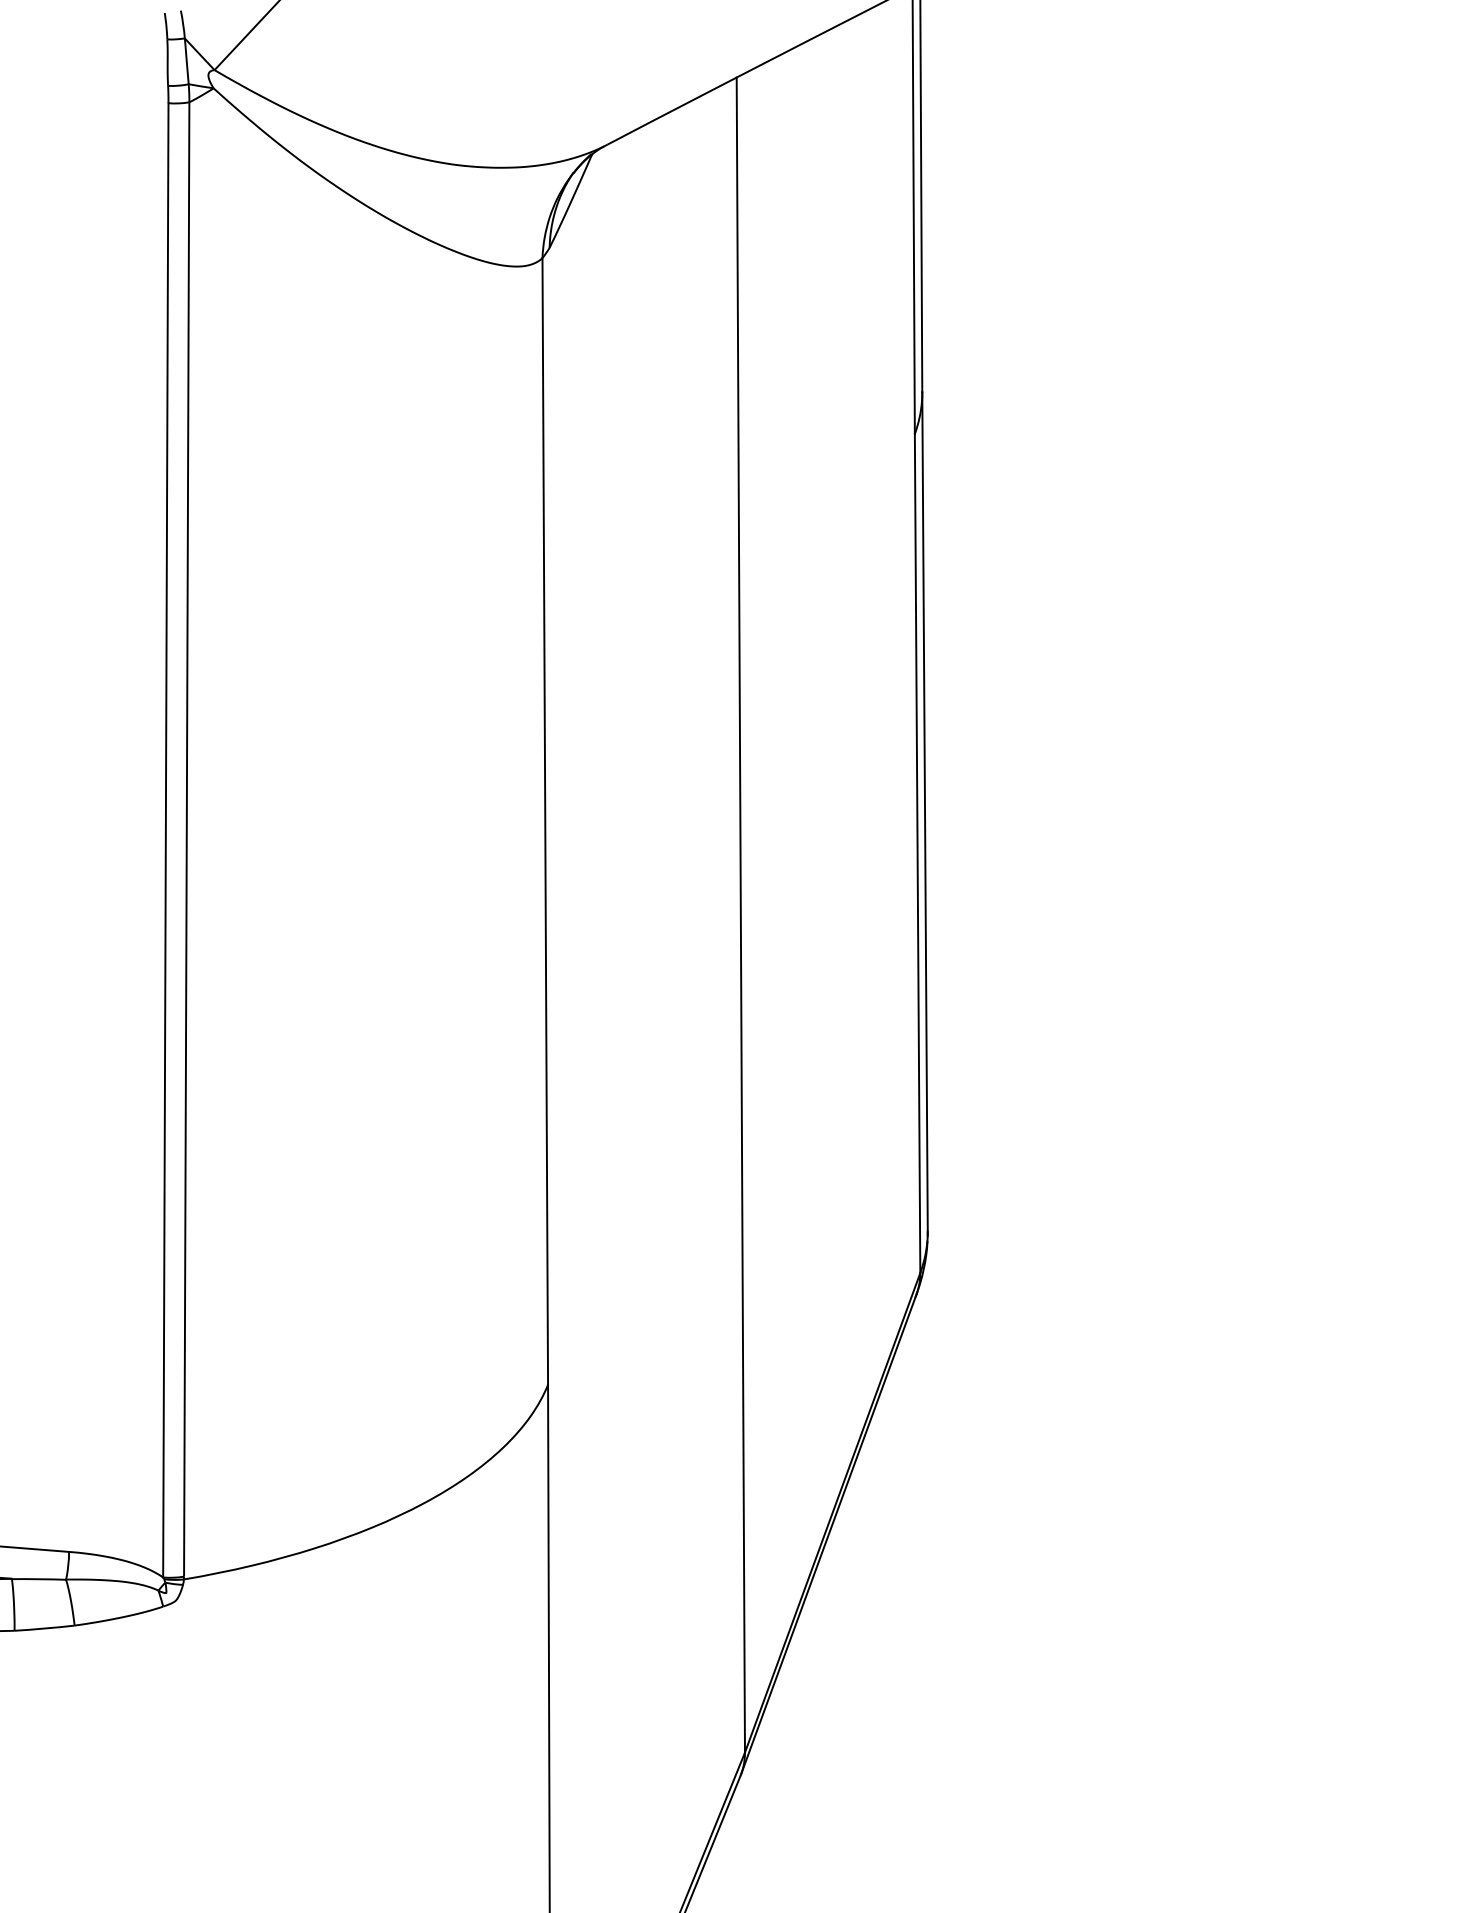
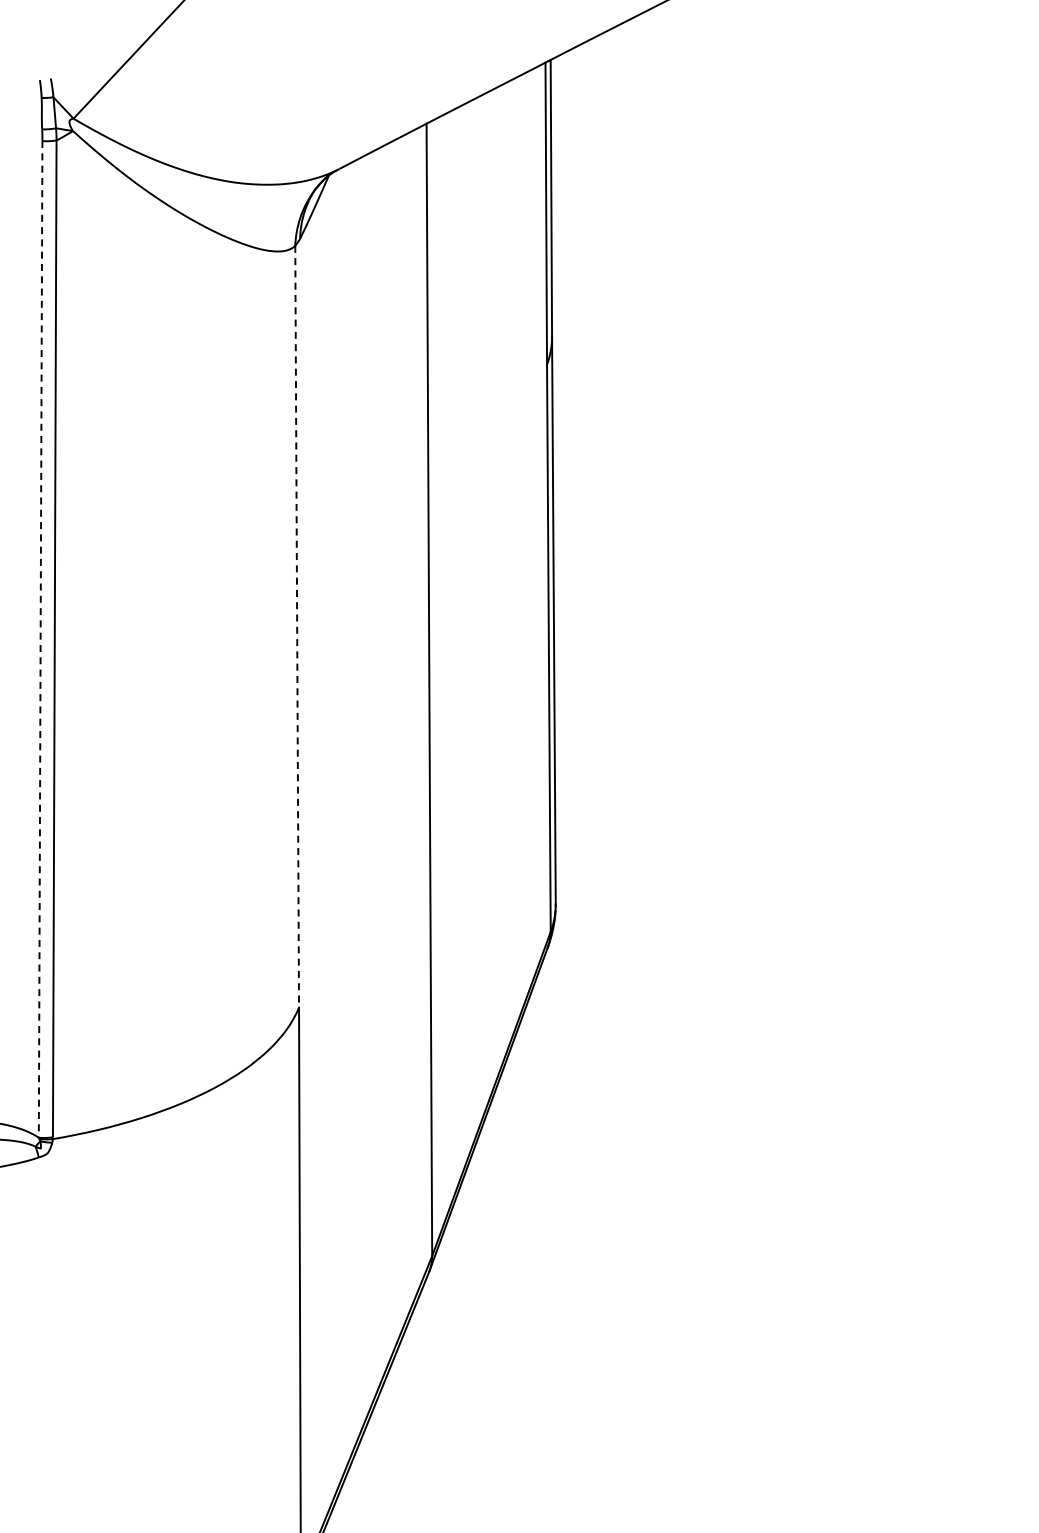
line: (545, 821) -> (297, 626), solid -> dashed
line: (165, 840) -> (40, 639), solid -> dashed

